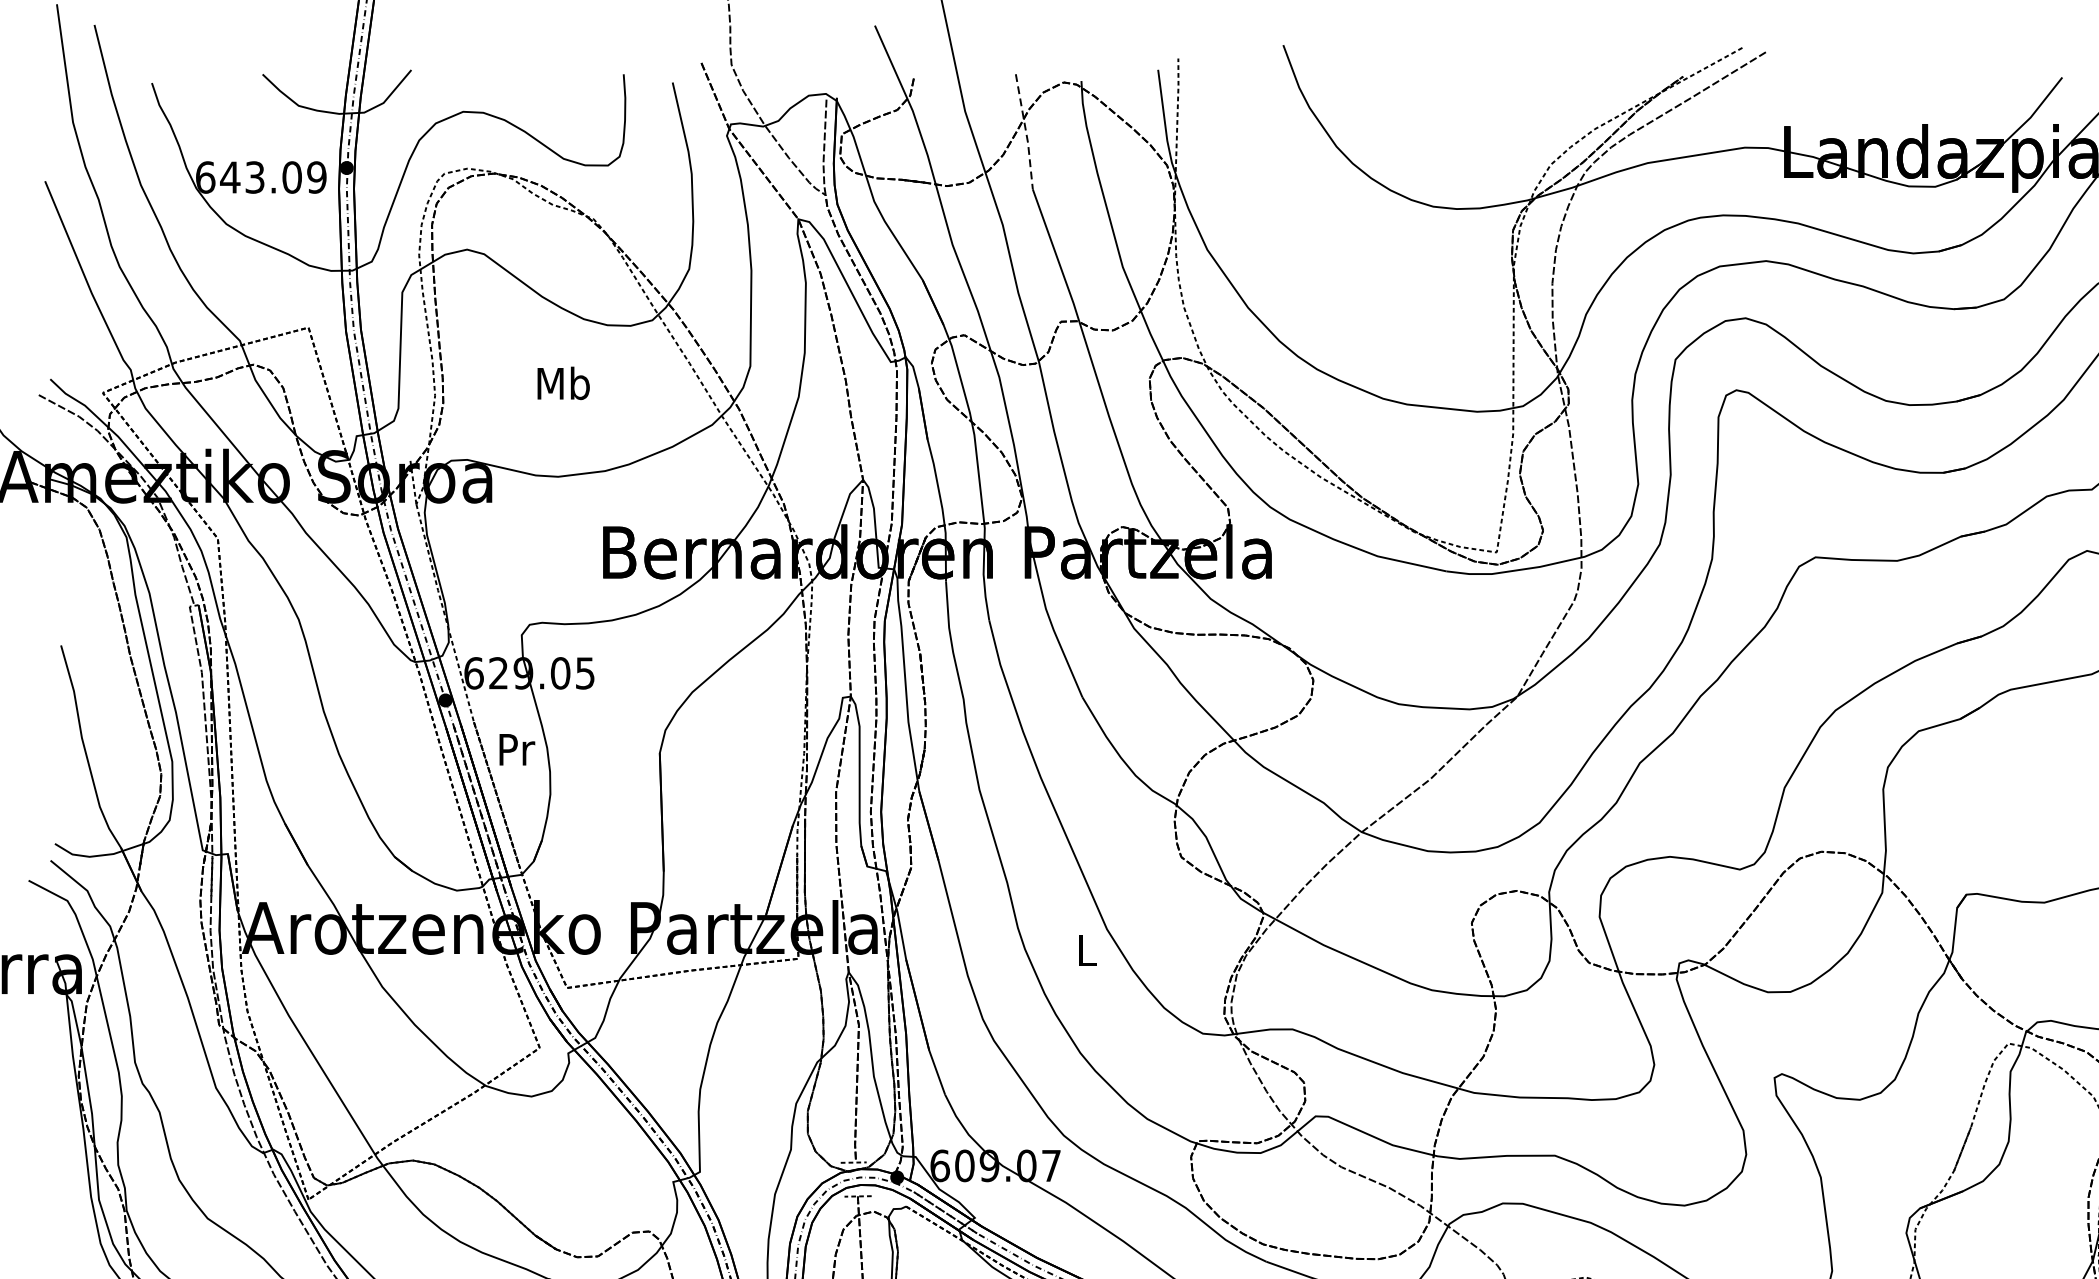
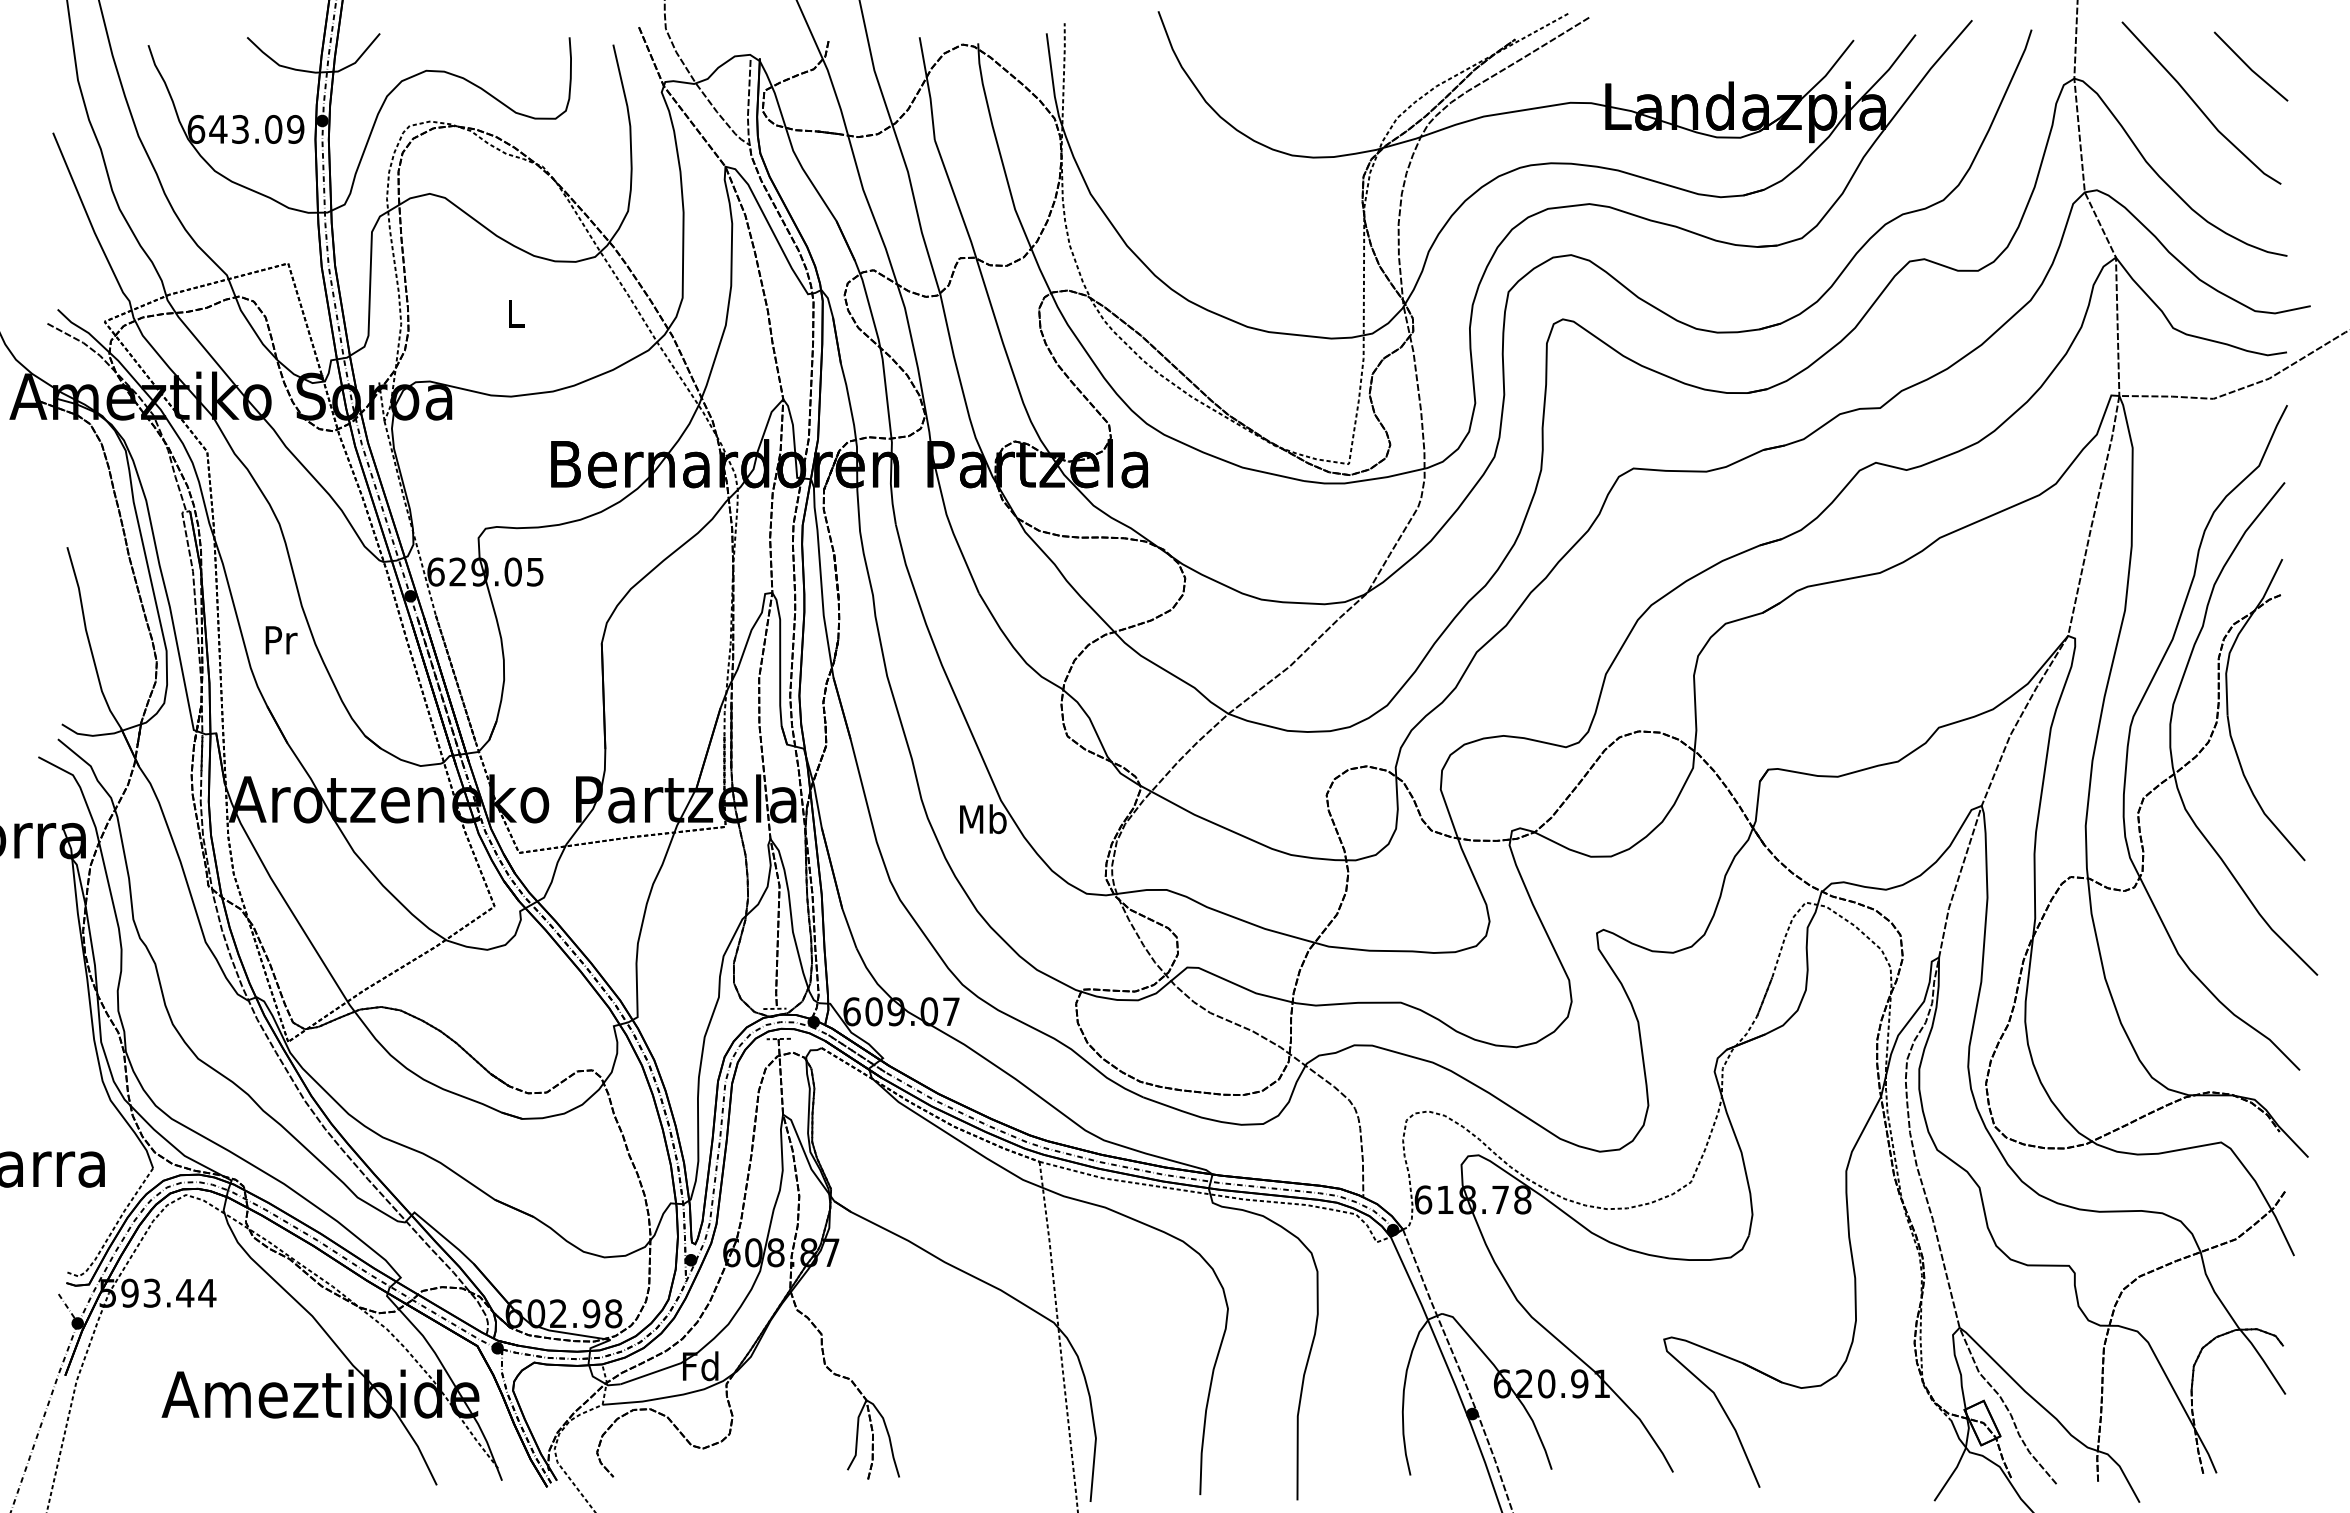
line: (1025, 131) -> (928, 88), dashed -> solid
text: (563, 383) -> (515, 313), Mb -> L
text: (517, 749) -> (281, 640), moved
text: (1087, 950) -> (983, 819), L -> Mb

